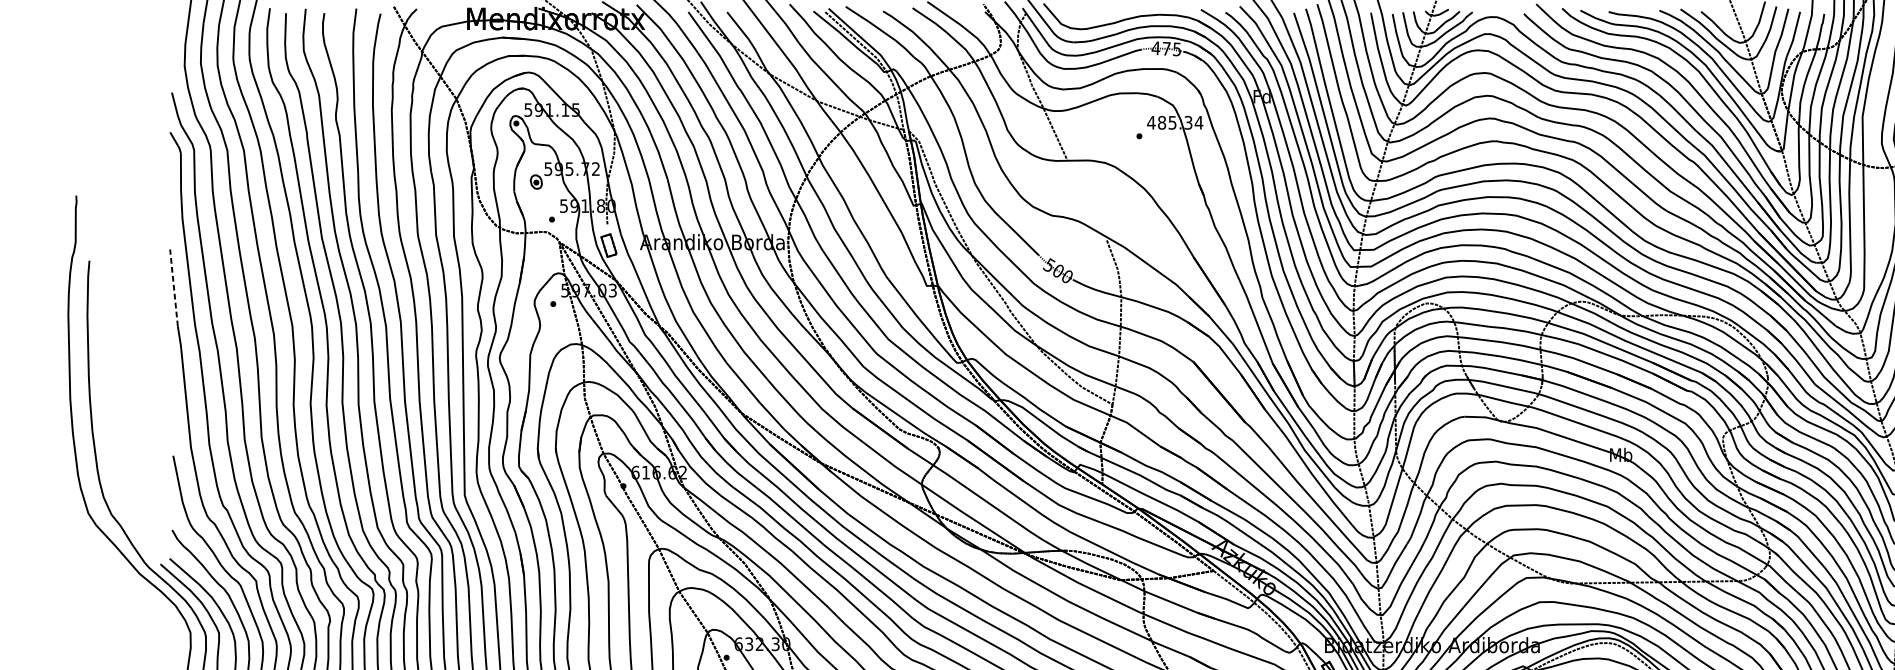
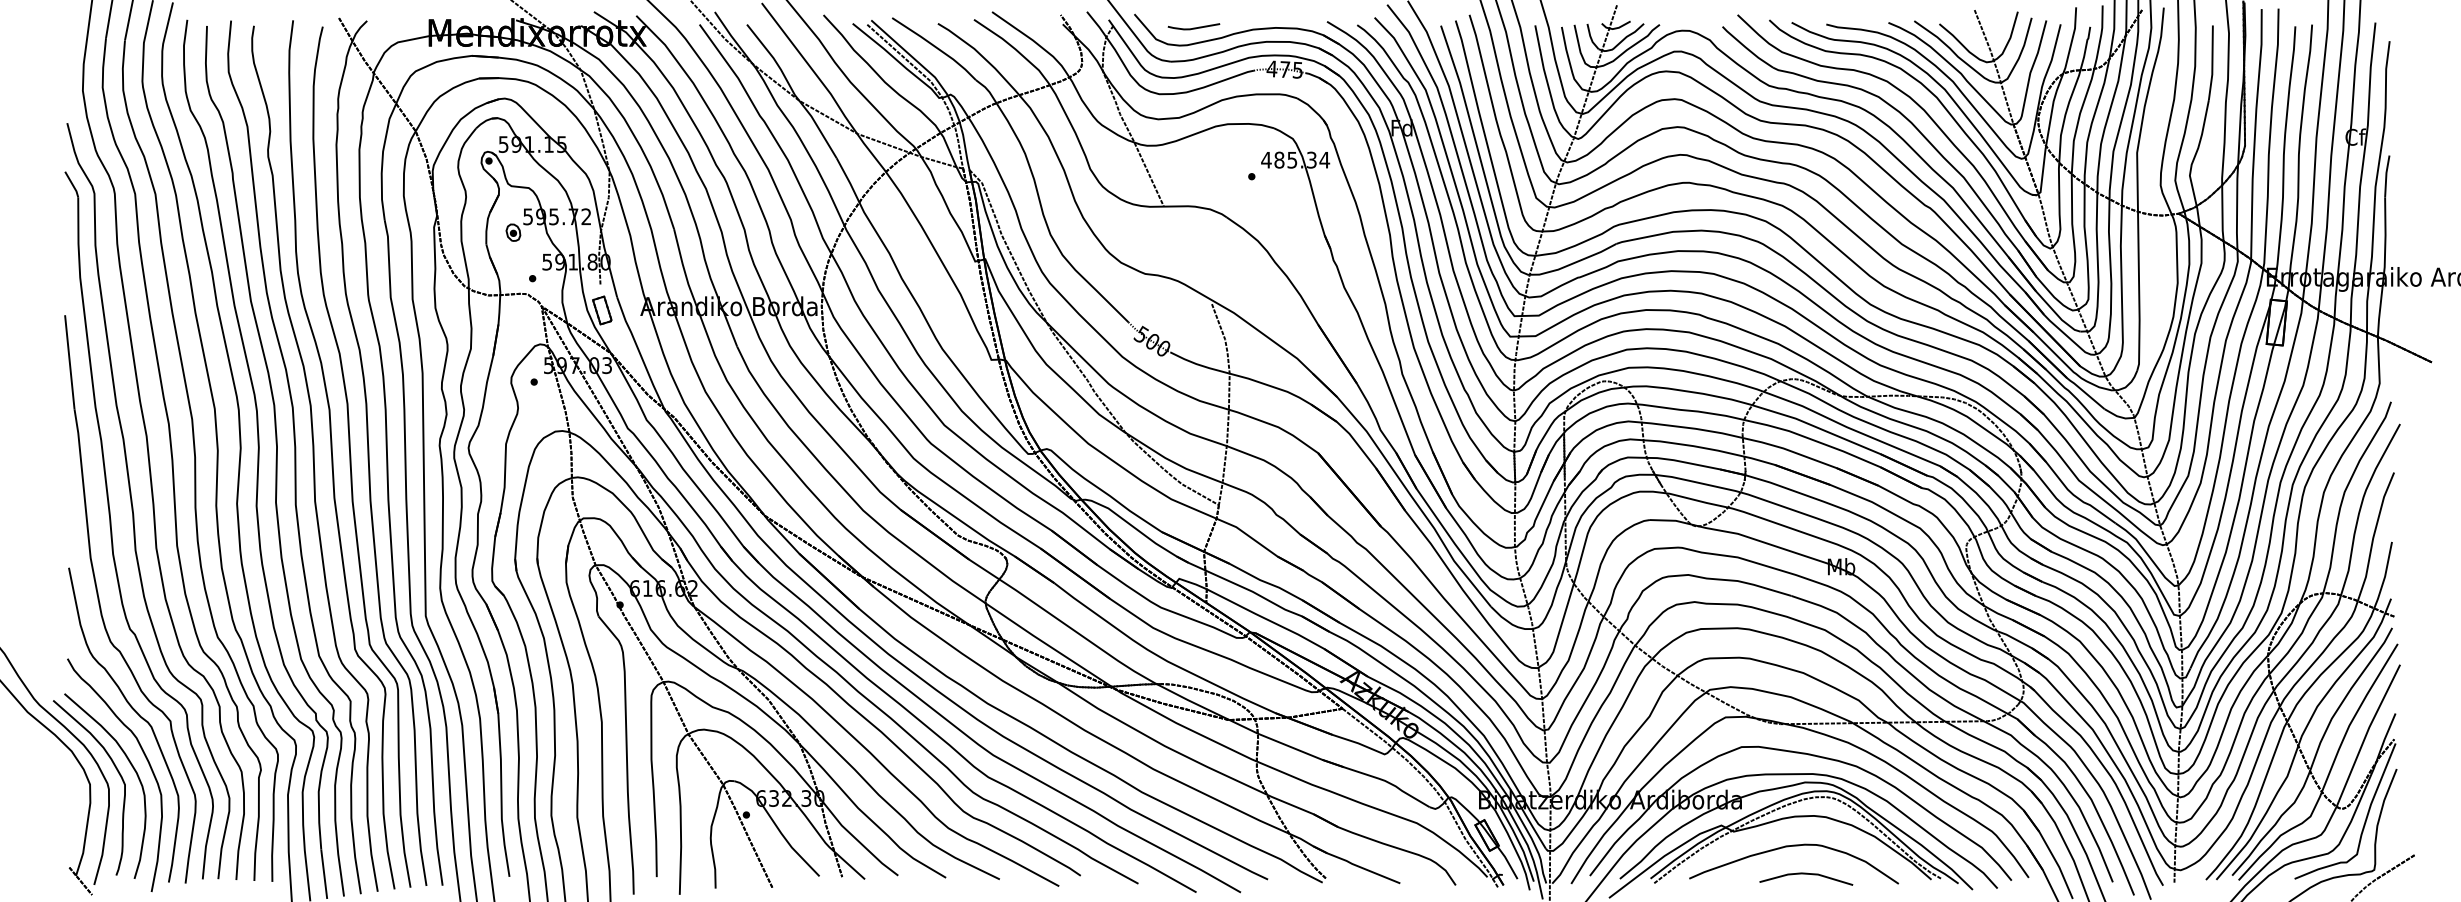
line: (1091, 14) -> (1193, 27), added
line: (173, 287) -> (69, 361), dashed -> solid

